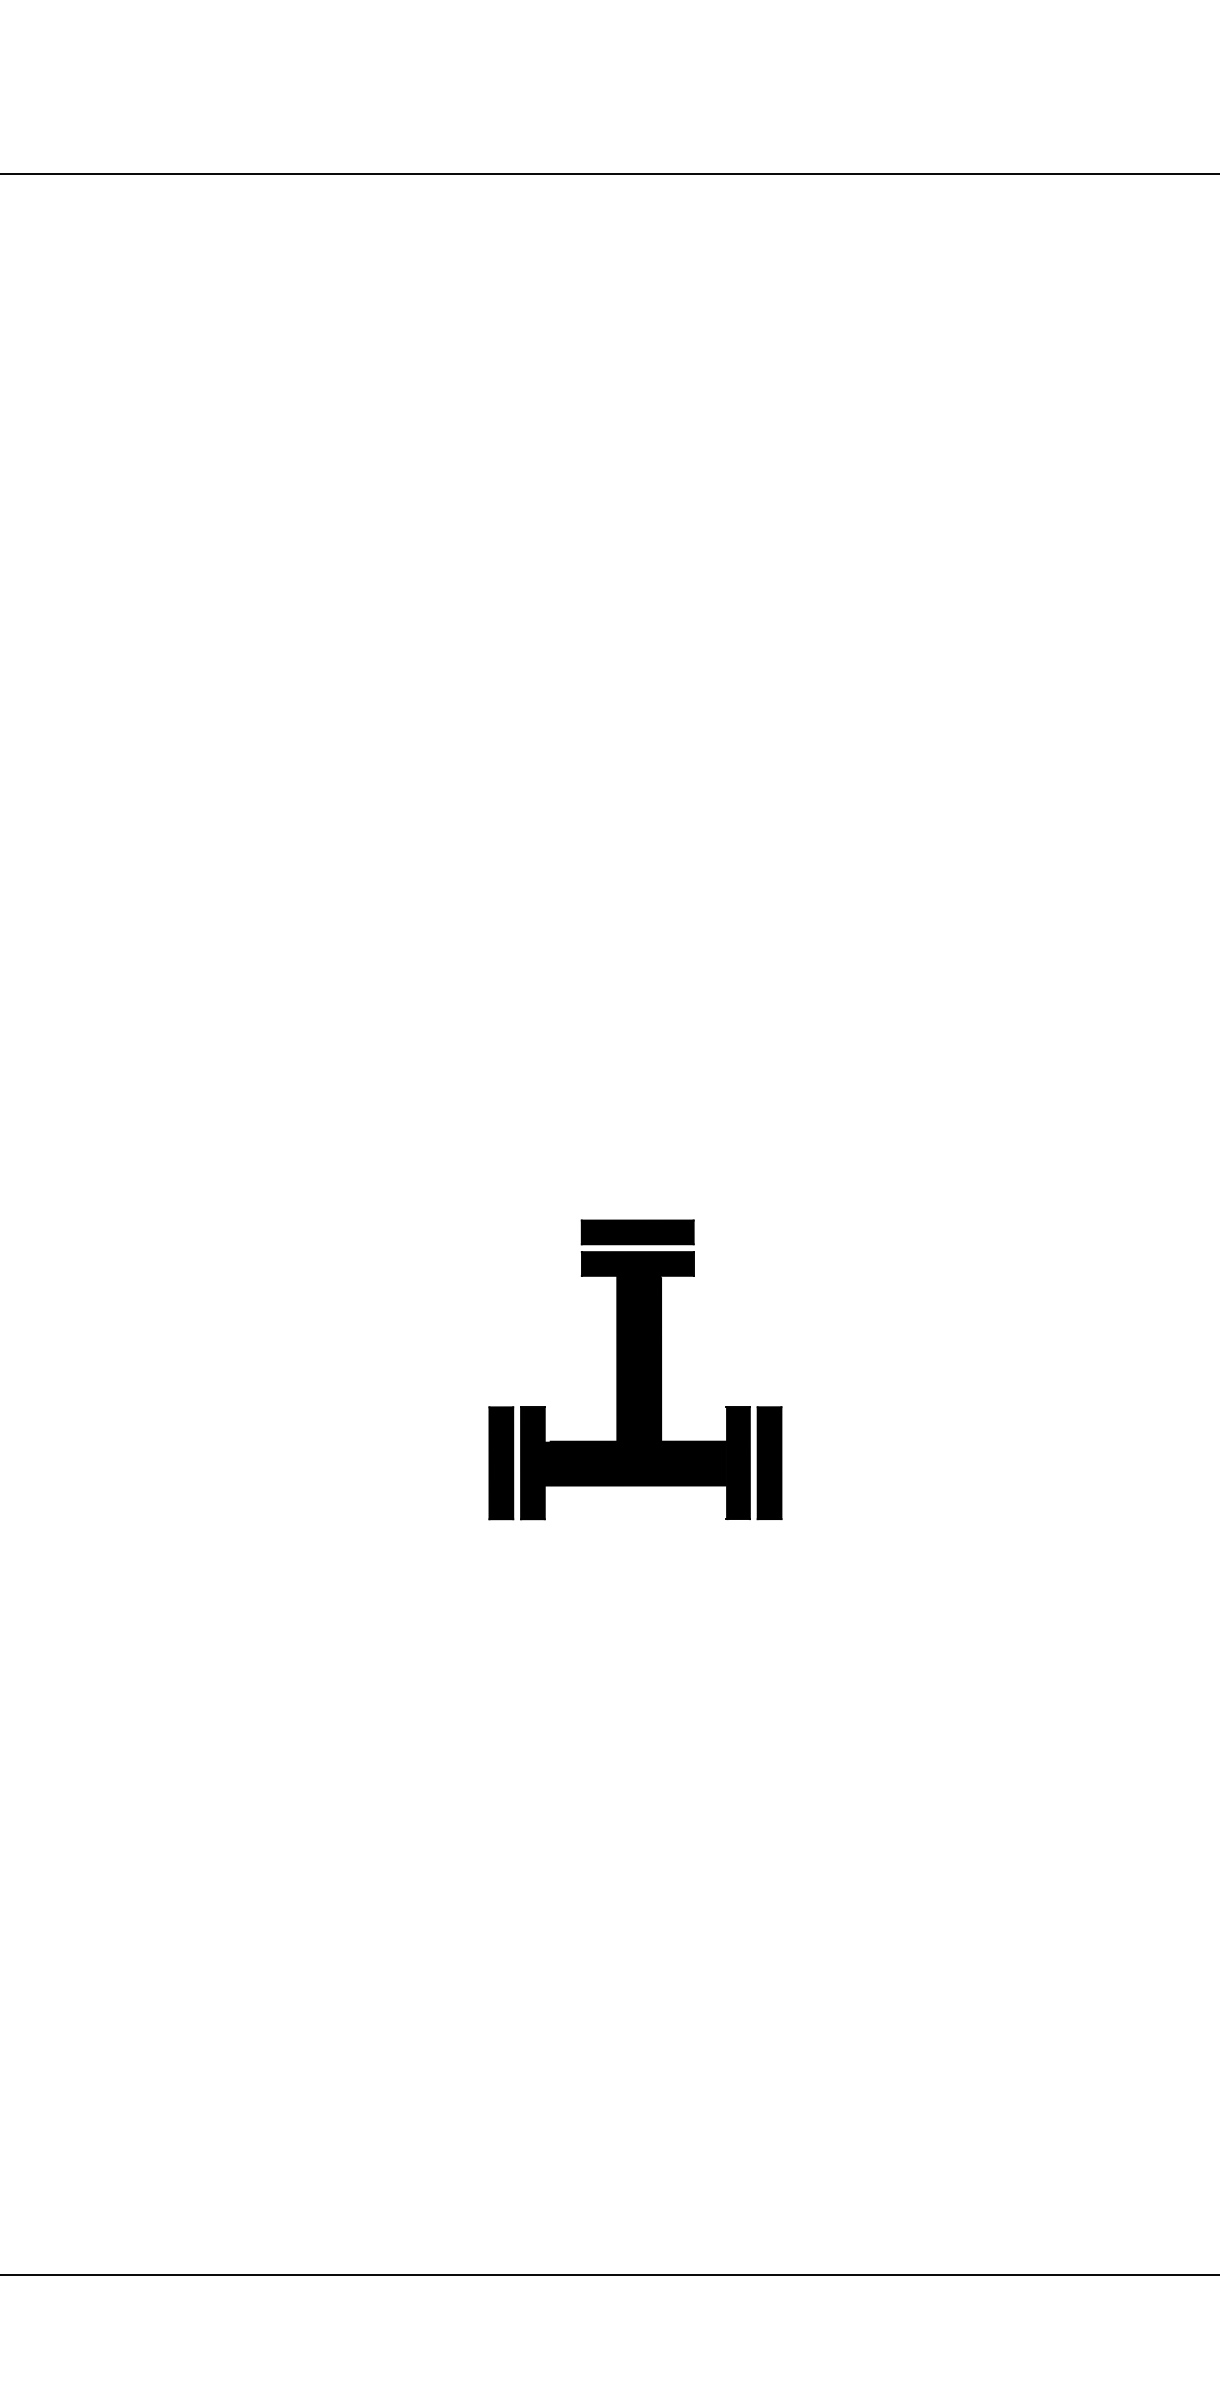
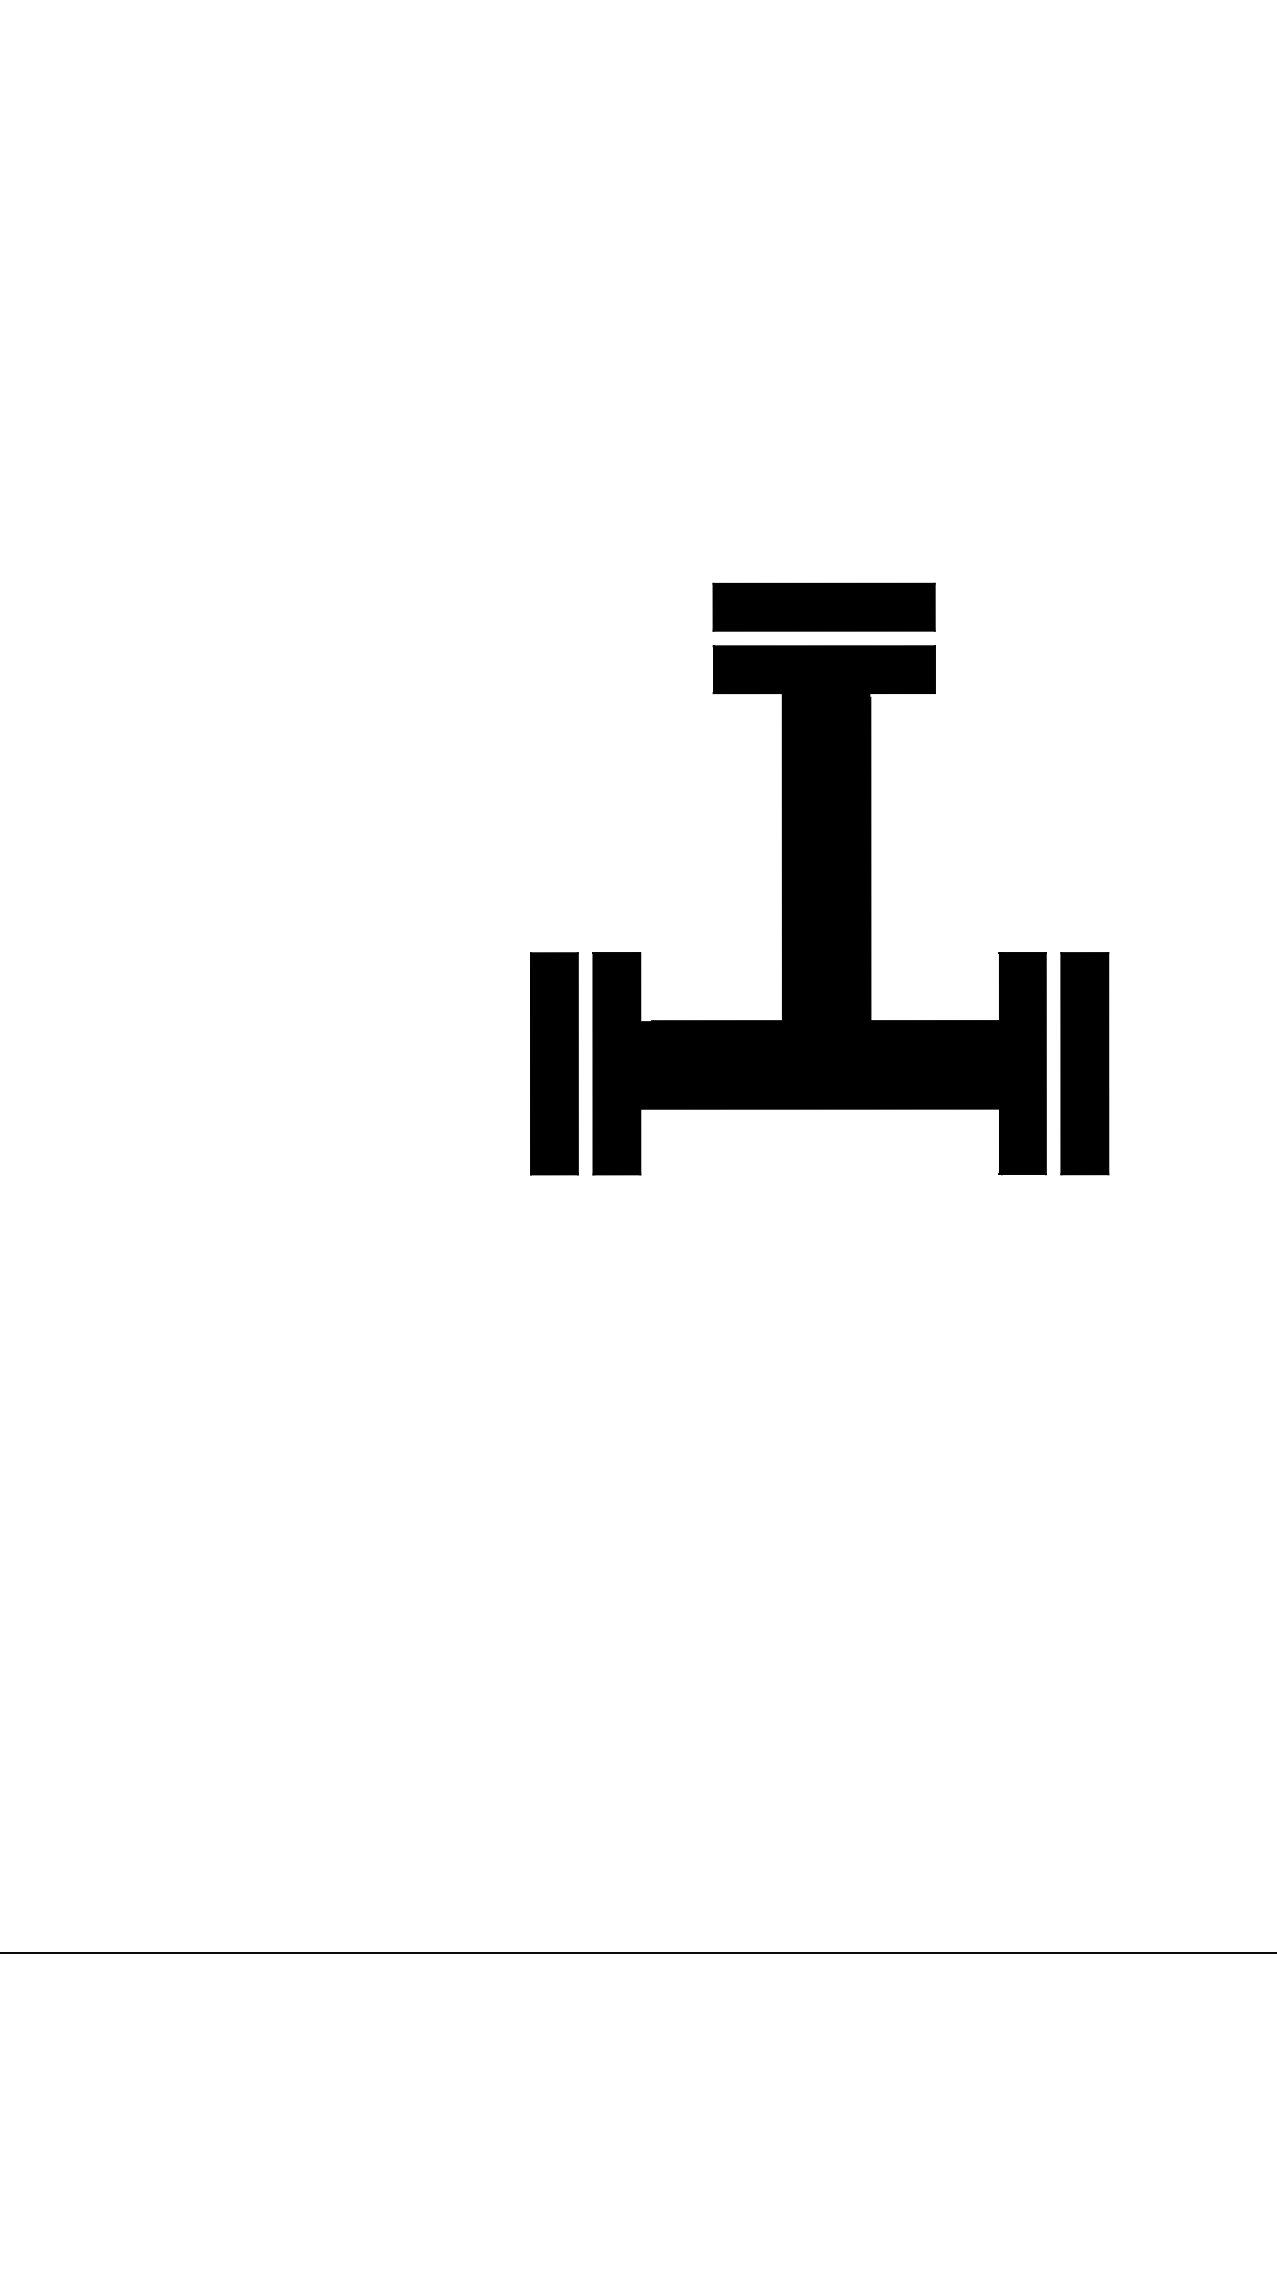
part: (635, 1369) -> (819, 878), size x1.67

